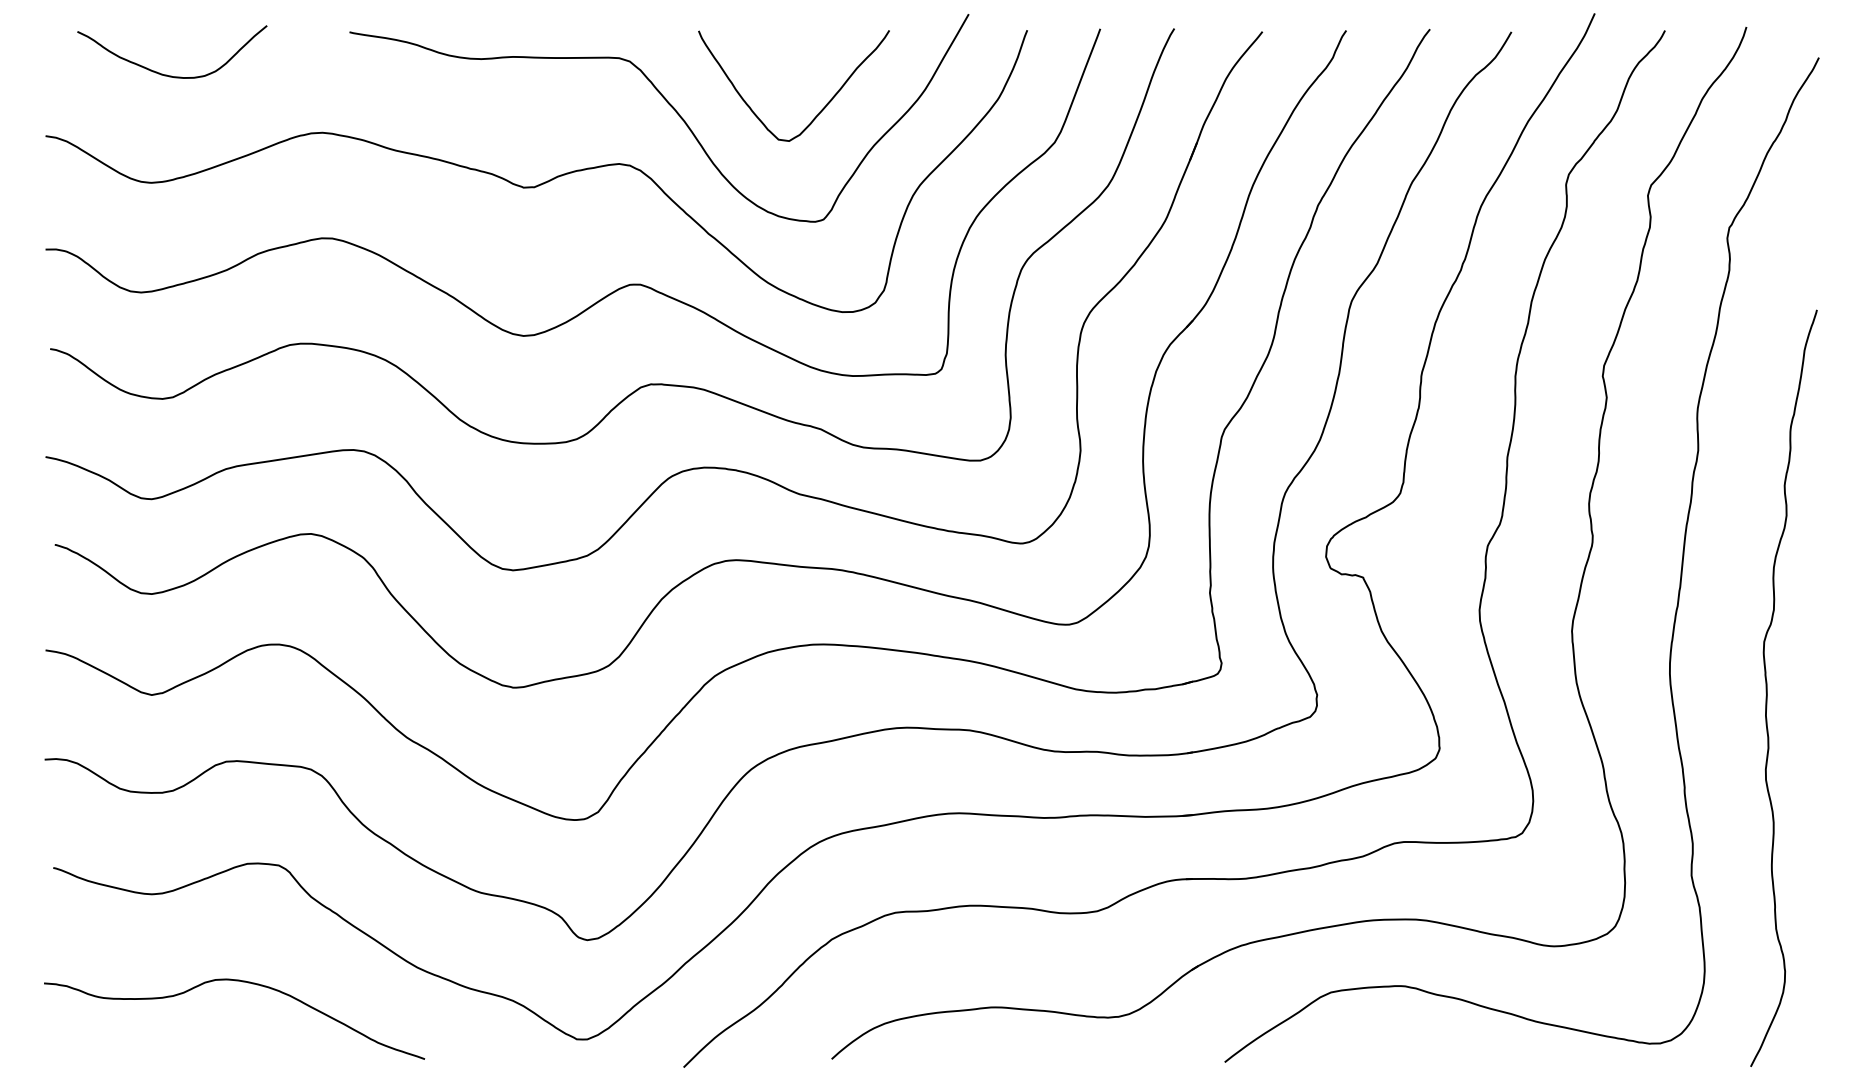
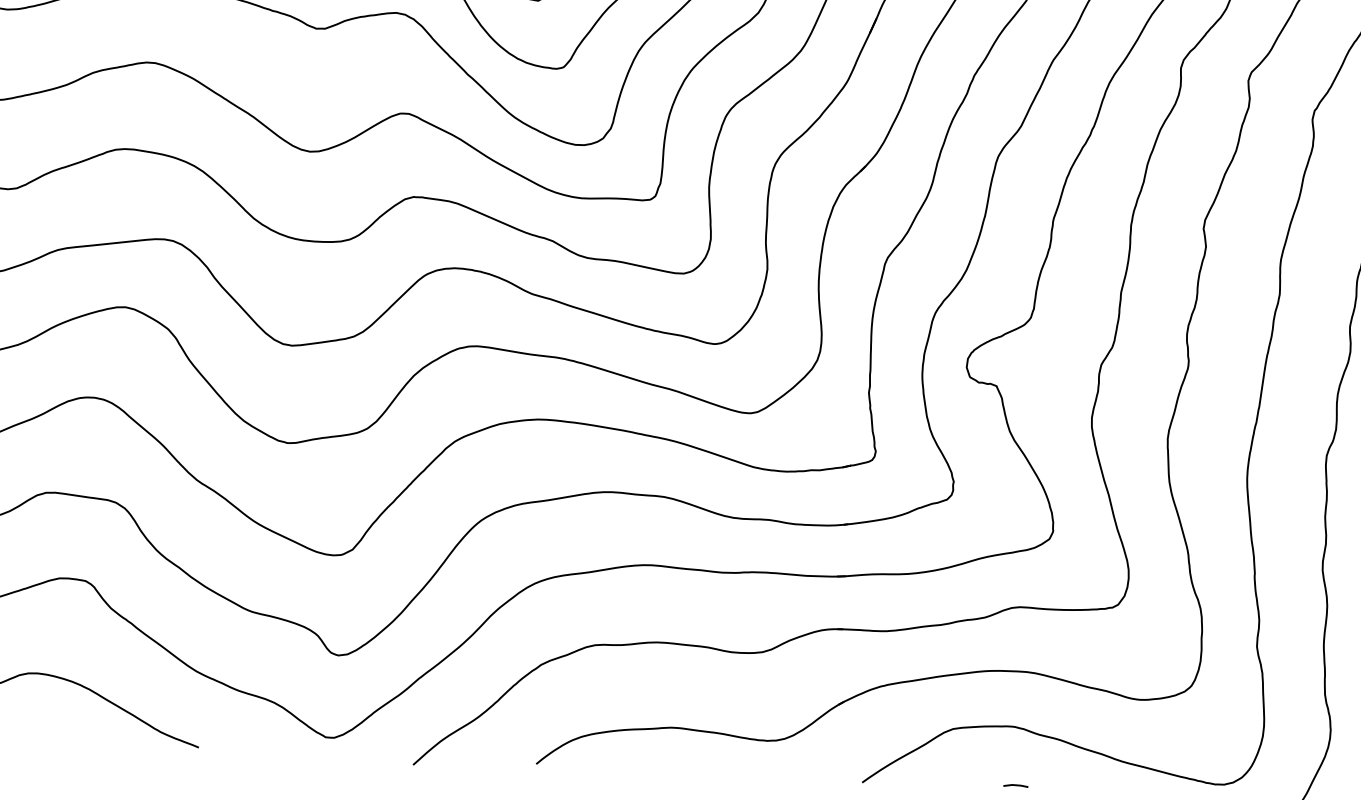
line: (1409, 1056) -> (1015, 785), added

